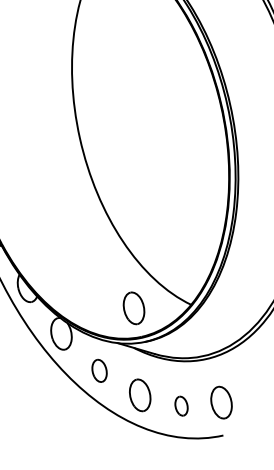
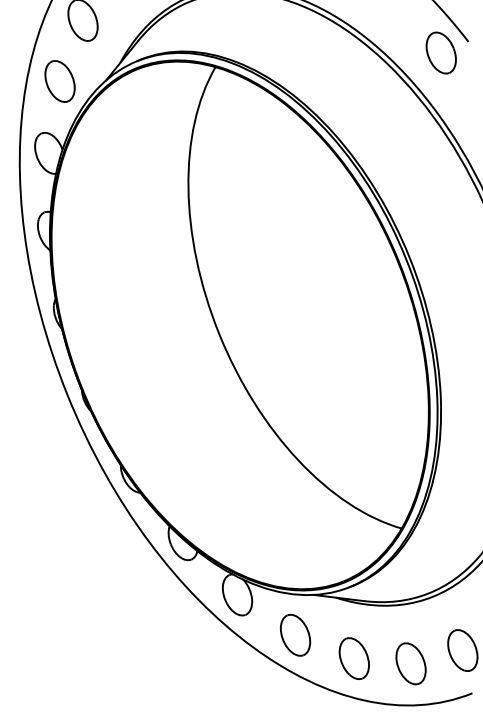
part: (133, 308) -> (326, 545), removed
part: (99, 371) -> (295, 635), size x1.43
part: (181, 405) -> (410, 663), size x1.67

